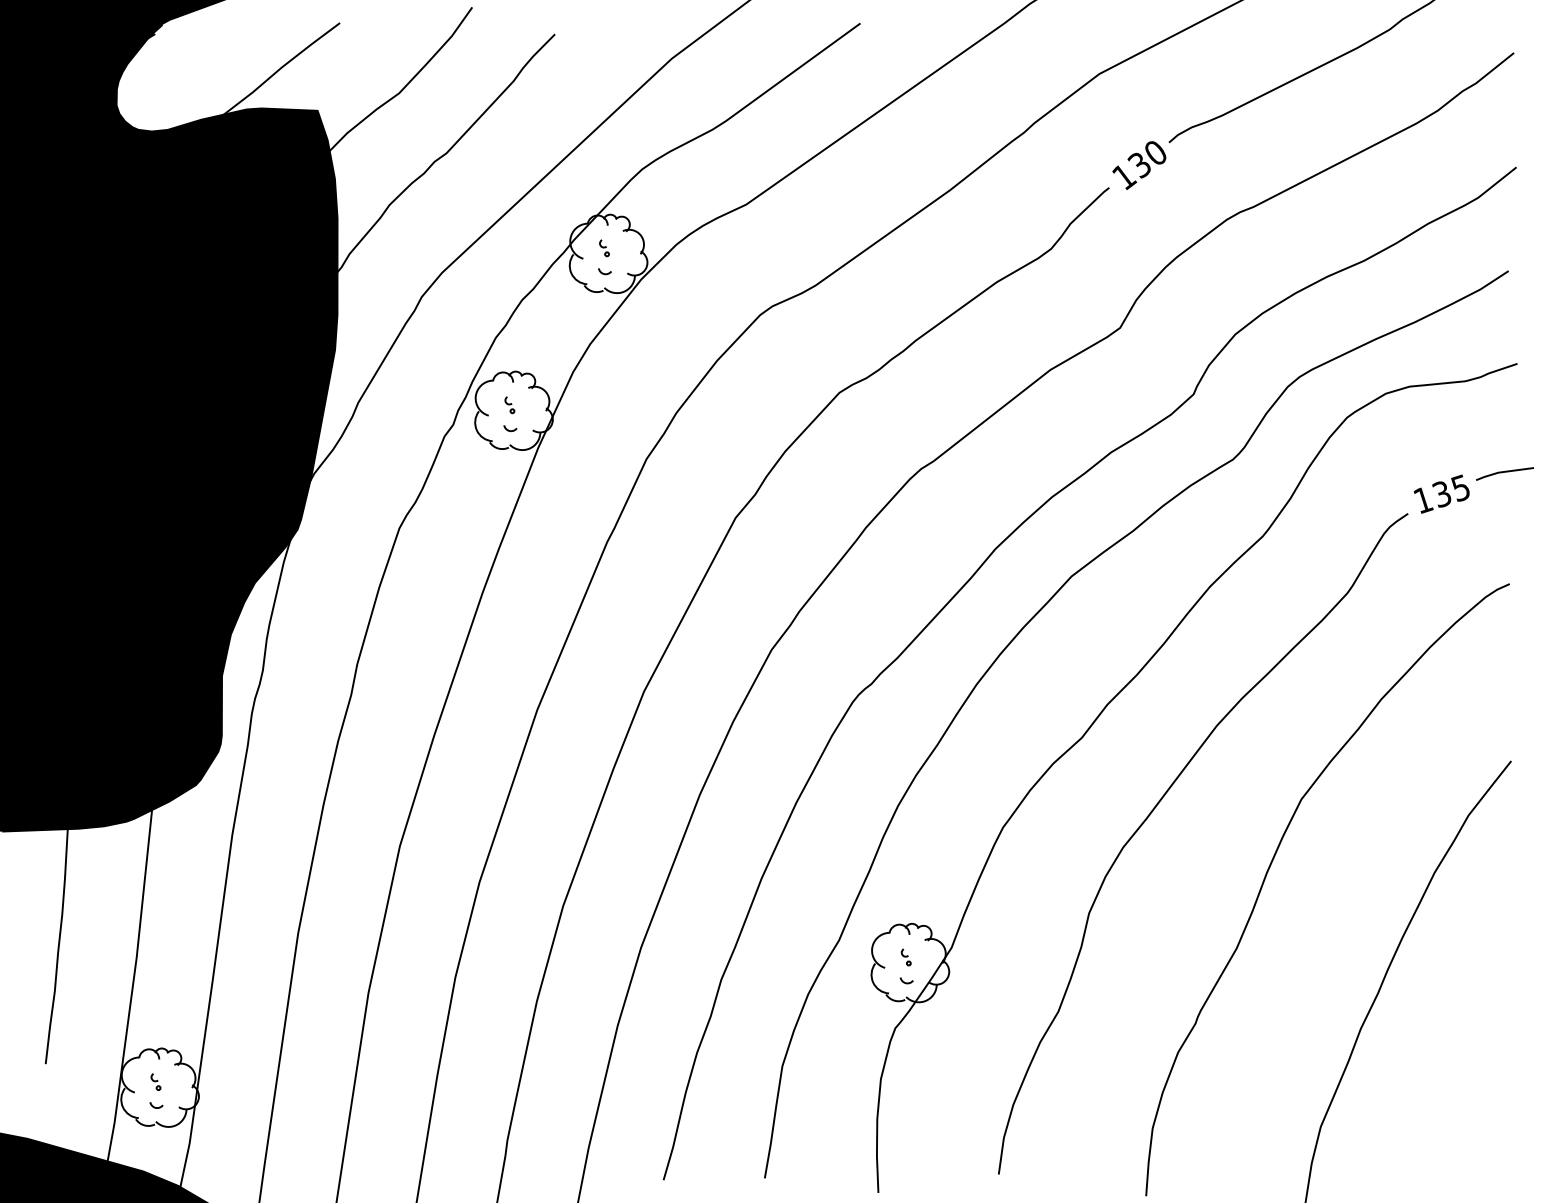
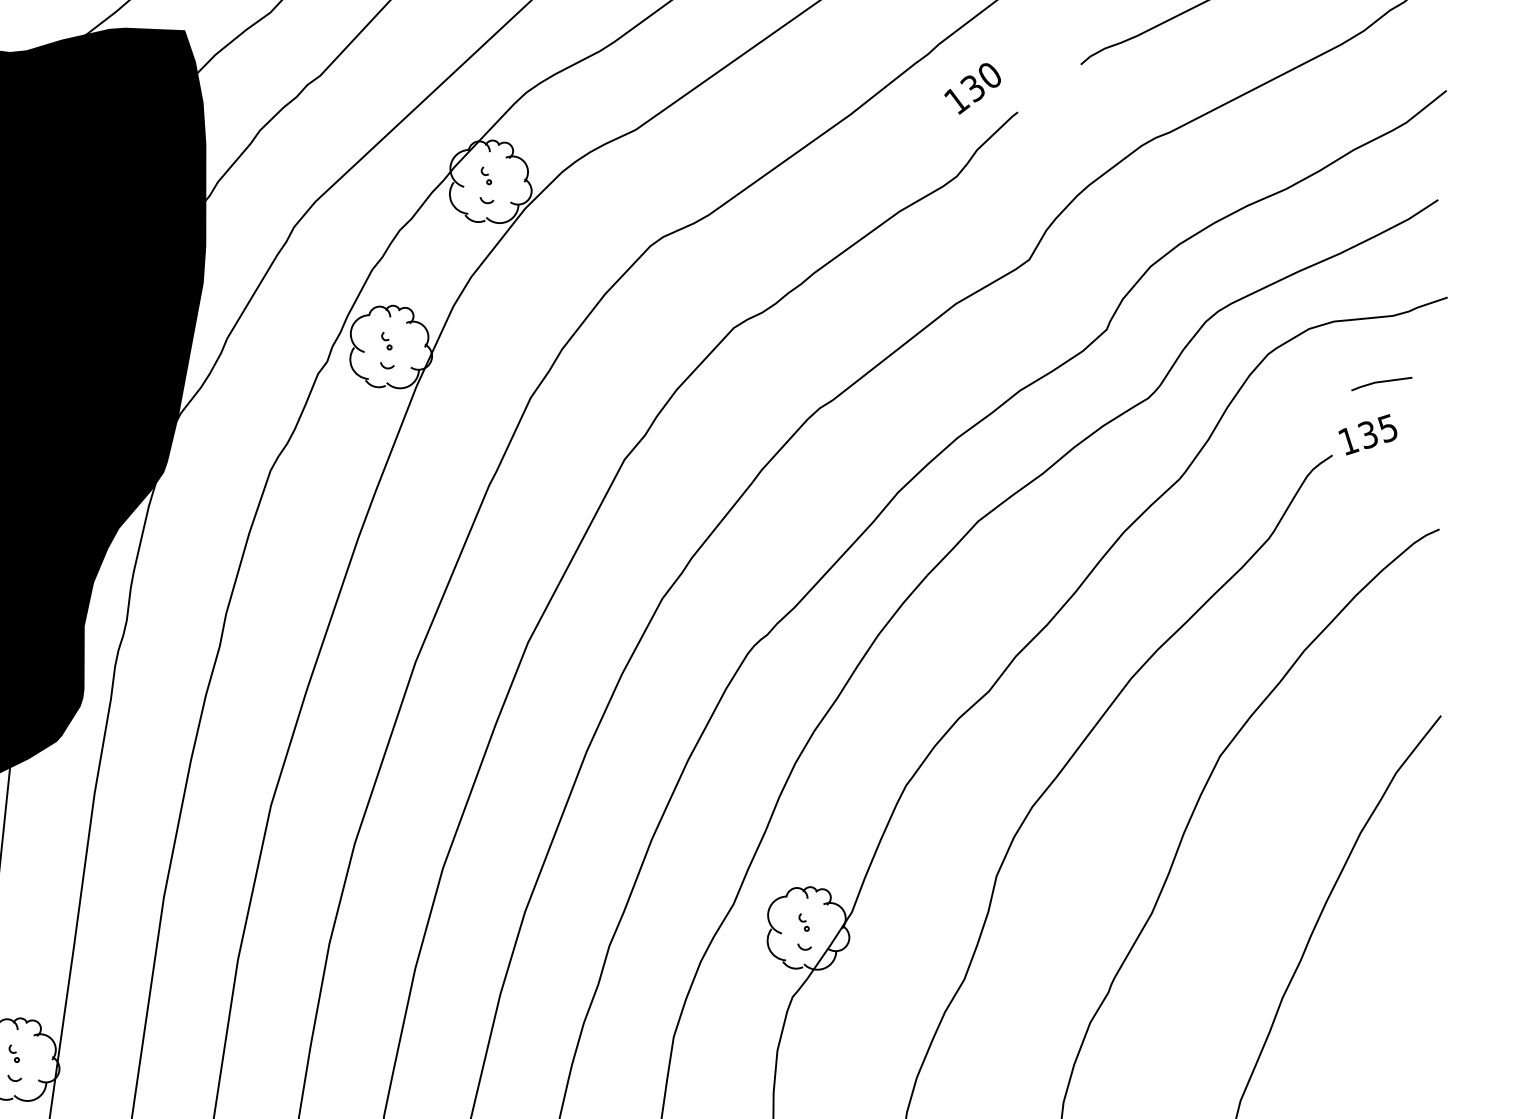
text: (1139, 165) -> (972, 88), moved
line: (1504, 472) -> (1381, 382), moved

